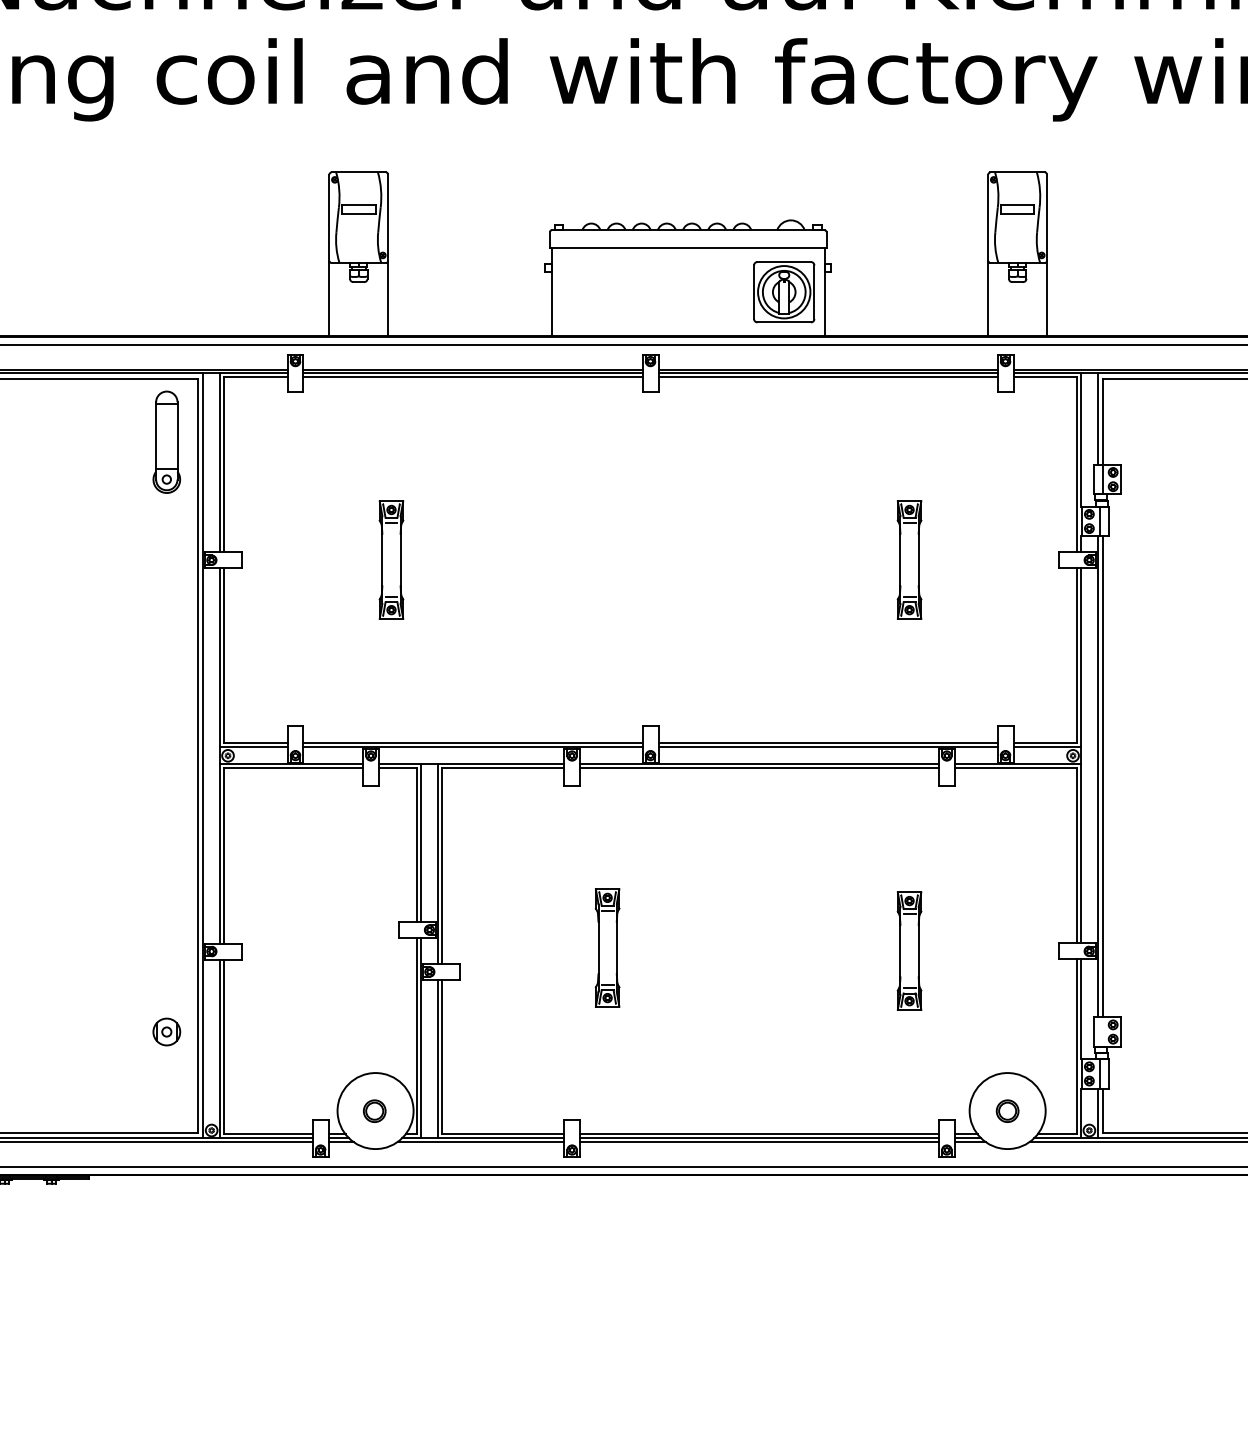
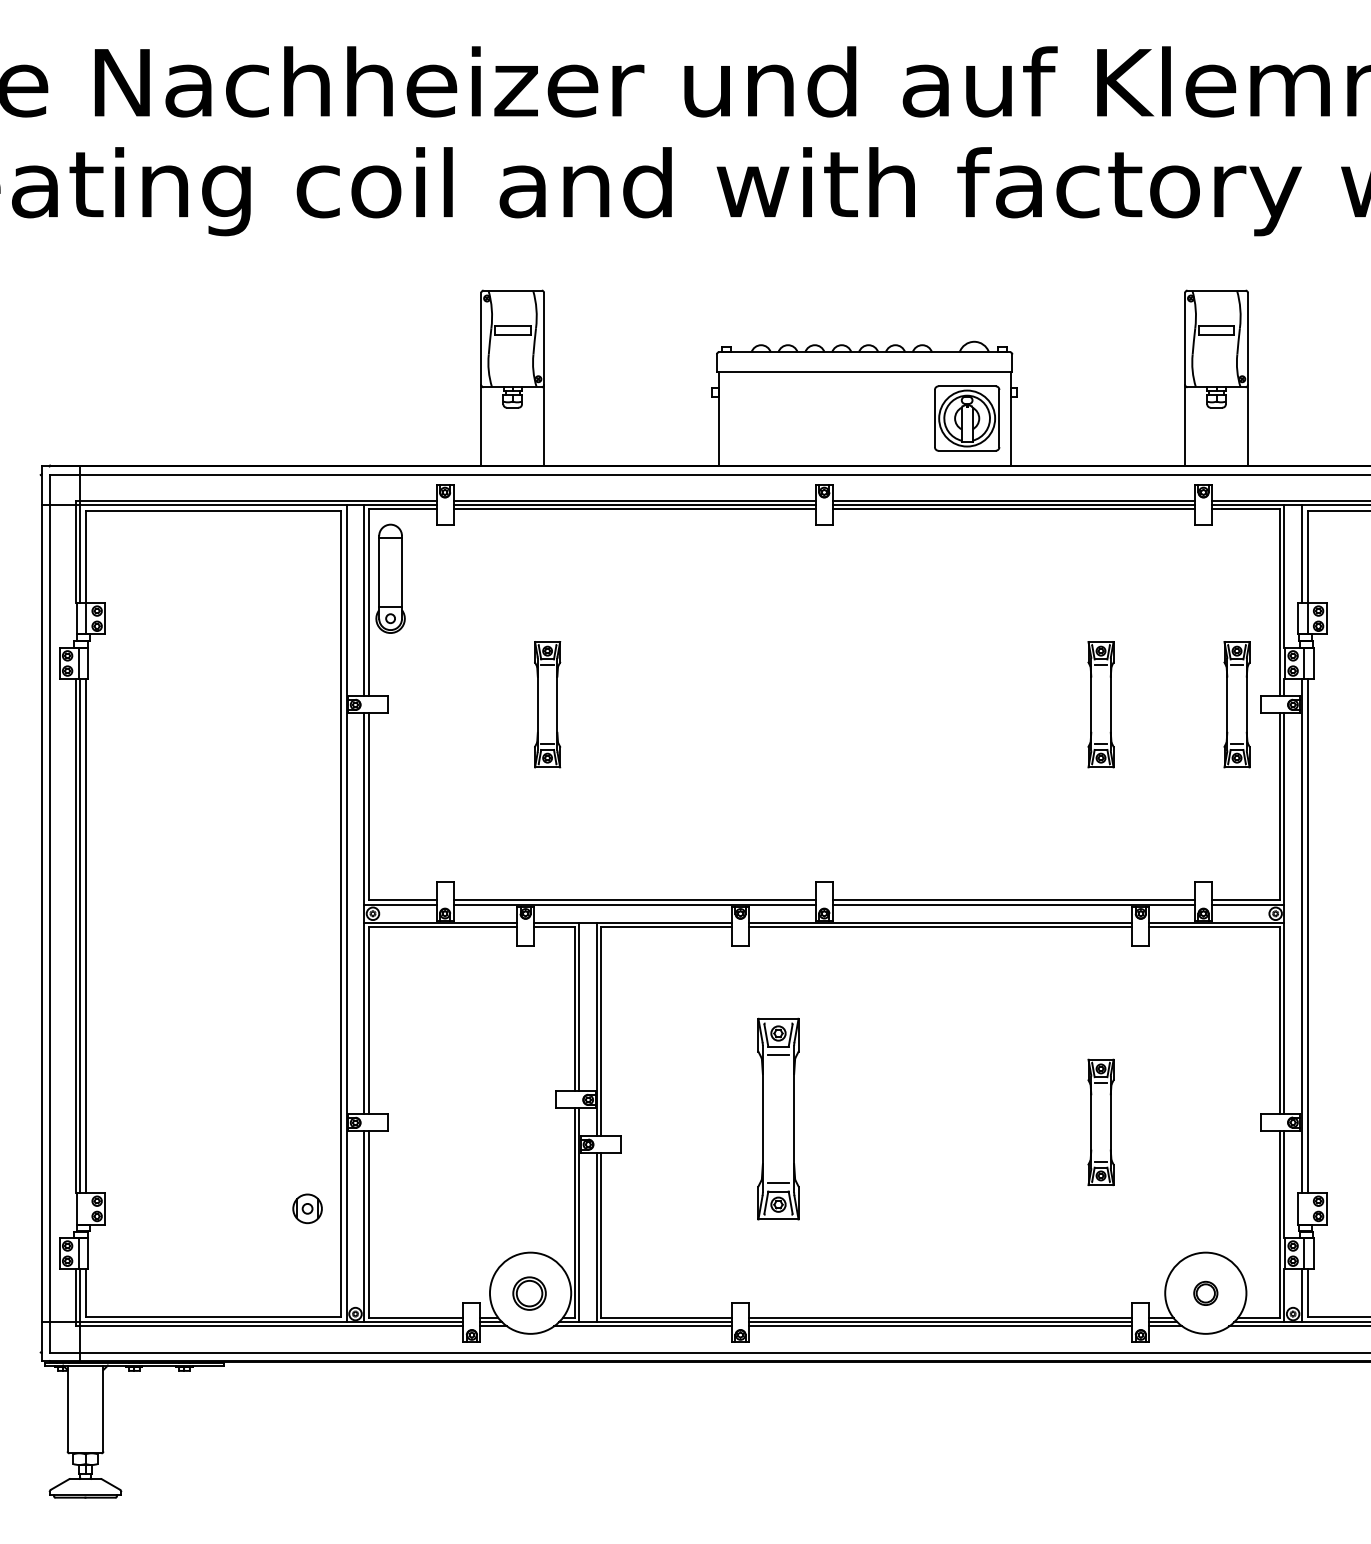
part: (166, 441) -> (390, 578), moved
part: (1036, 559) -> (1236, 704), added
part: (607, 947) -> (778, 1118), size x1.6
part: (374, 1110) -> (529, 1292), size x1.4

